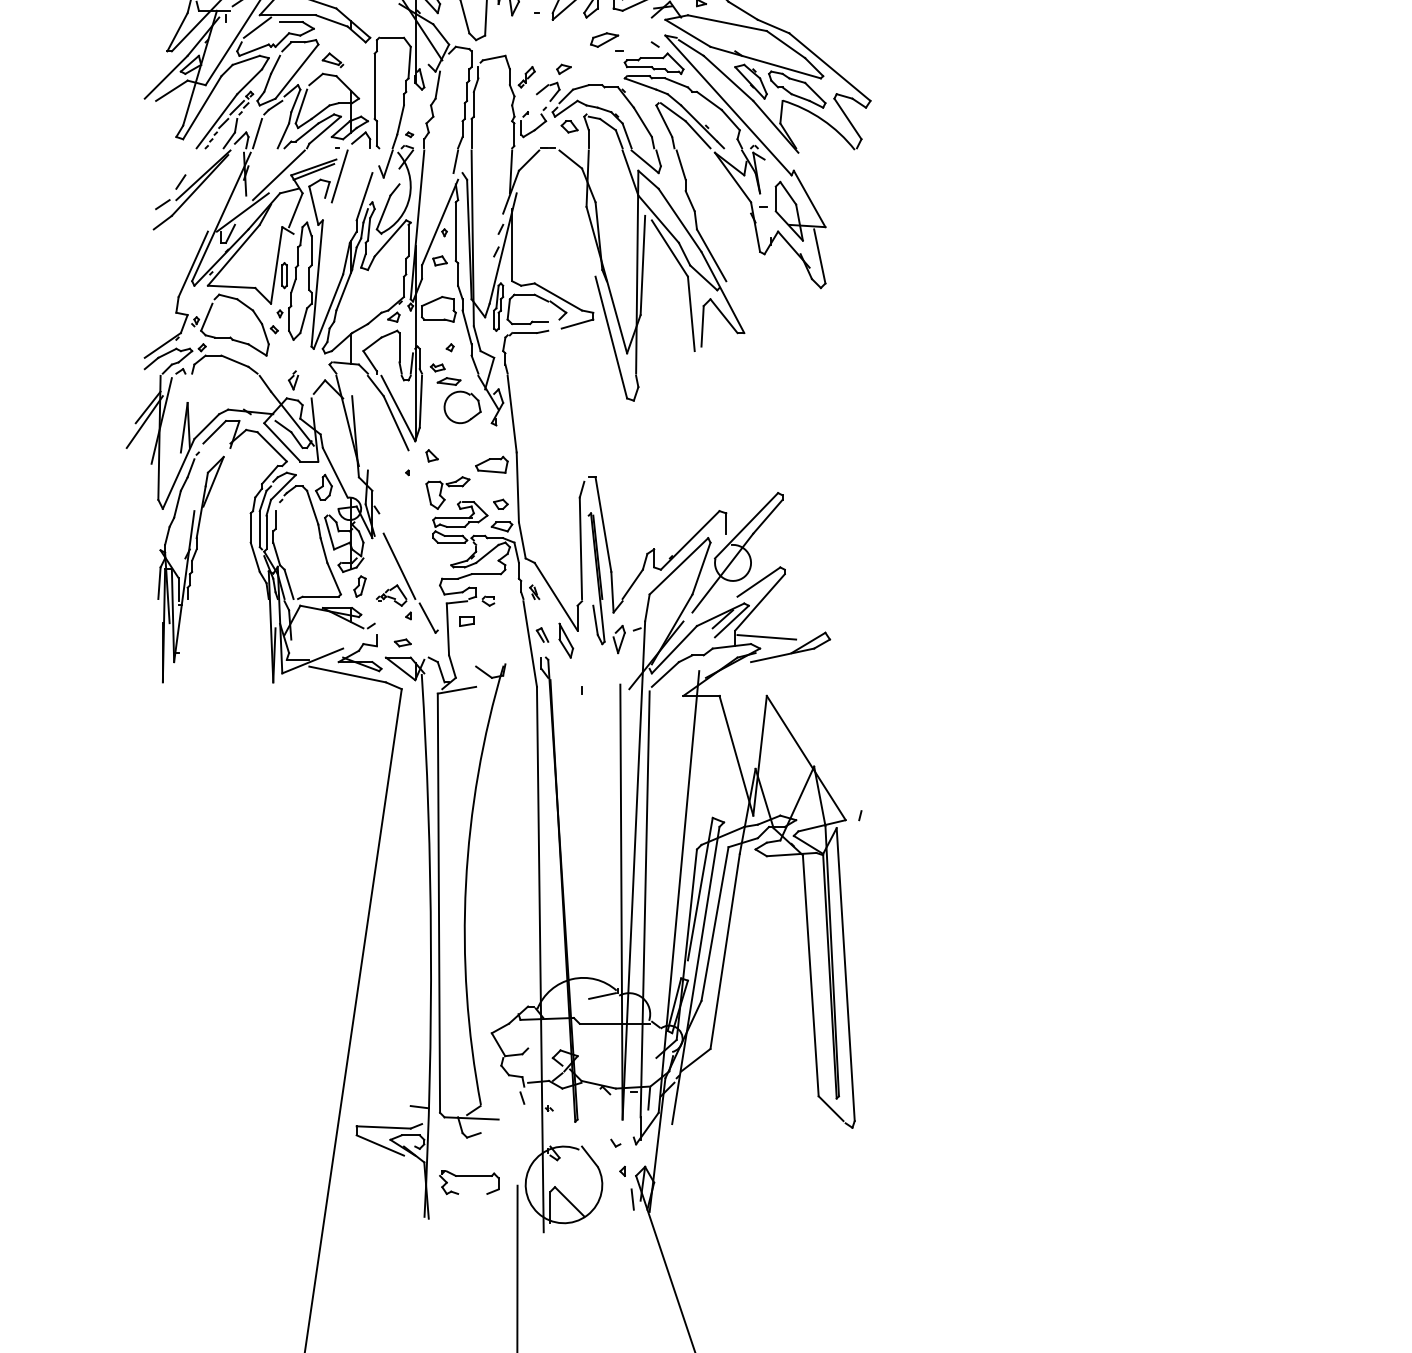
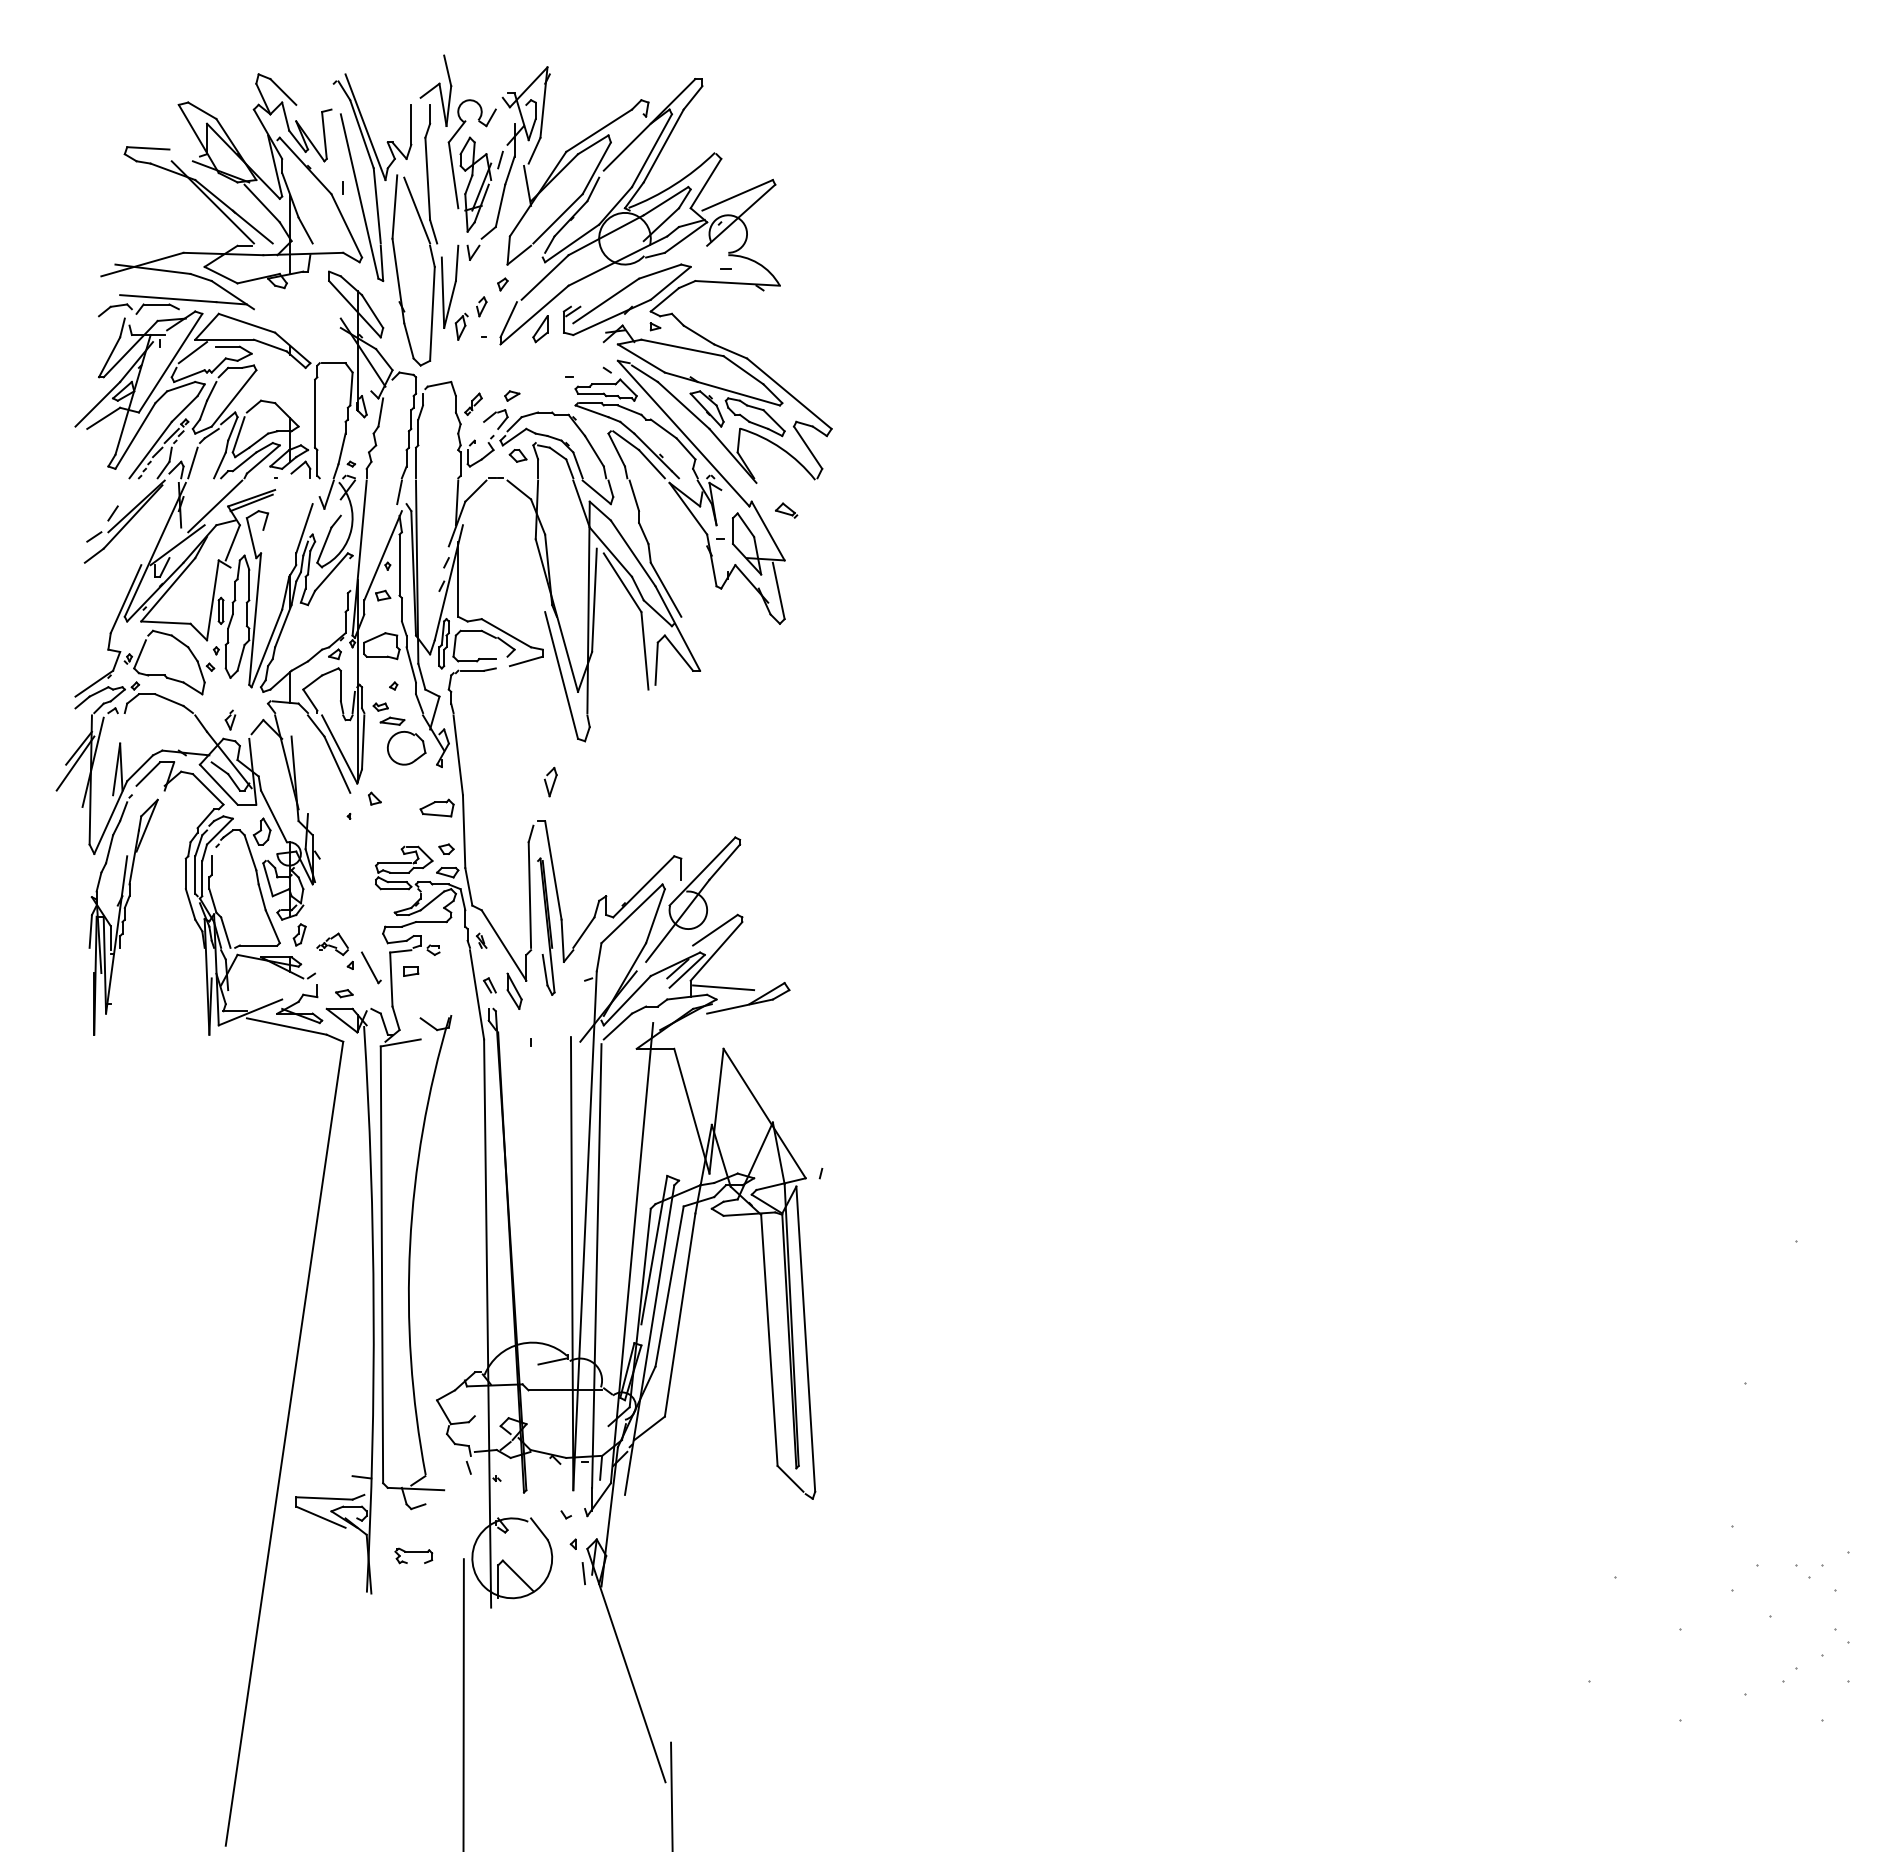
part: (604, 40) -> (554, 365), removed
part: (332, 60) -> (786, 510), moved
line: (339, 176) -> (278, 507), removed
line: (408, 240) -> (350, 574), removed
part: (449, 487) -> (392, 831), removed
line: (399, 566) -> (340, 913), removed
part: (618, 638) -> (550, 781), moved
part: (469, 1182) -> (413, 1555), size x0.6

